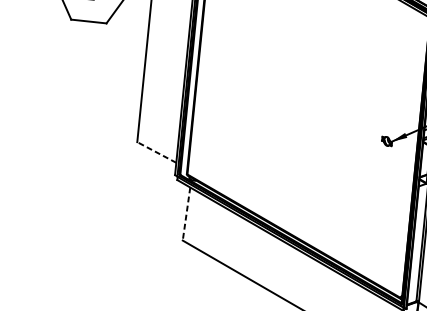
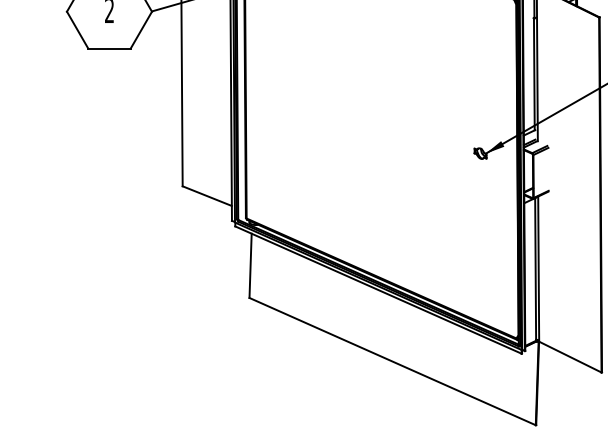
line: (156, 151) -> (206, 195), dashed -> solid
line: (186, 214) -> (250, 266), dashed -> solid

